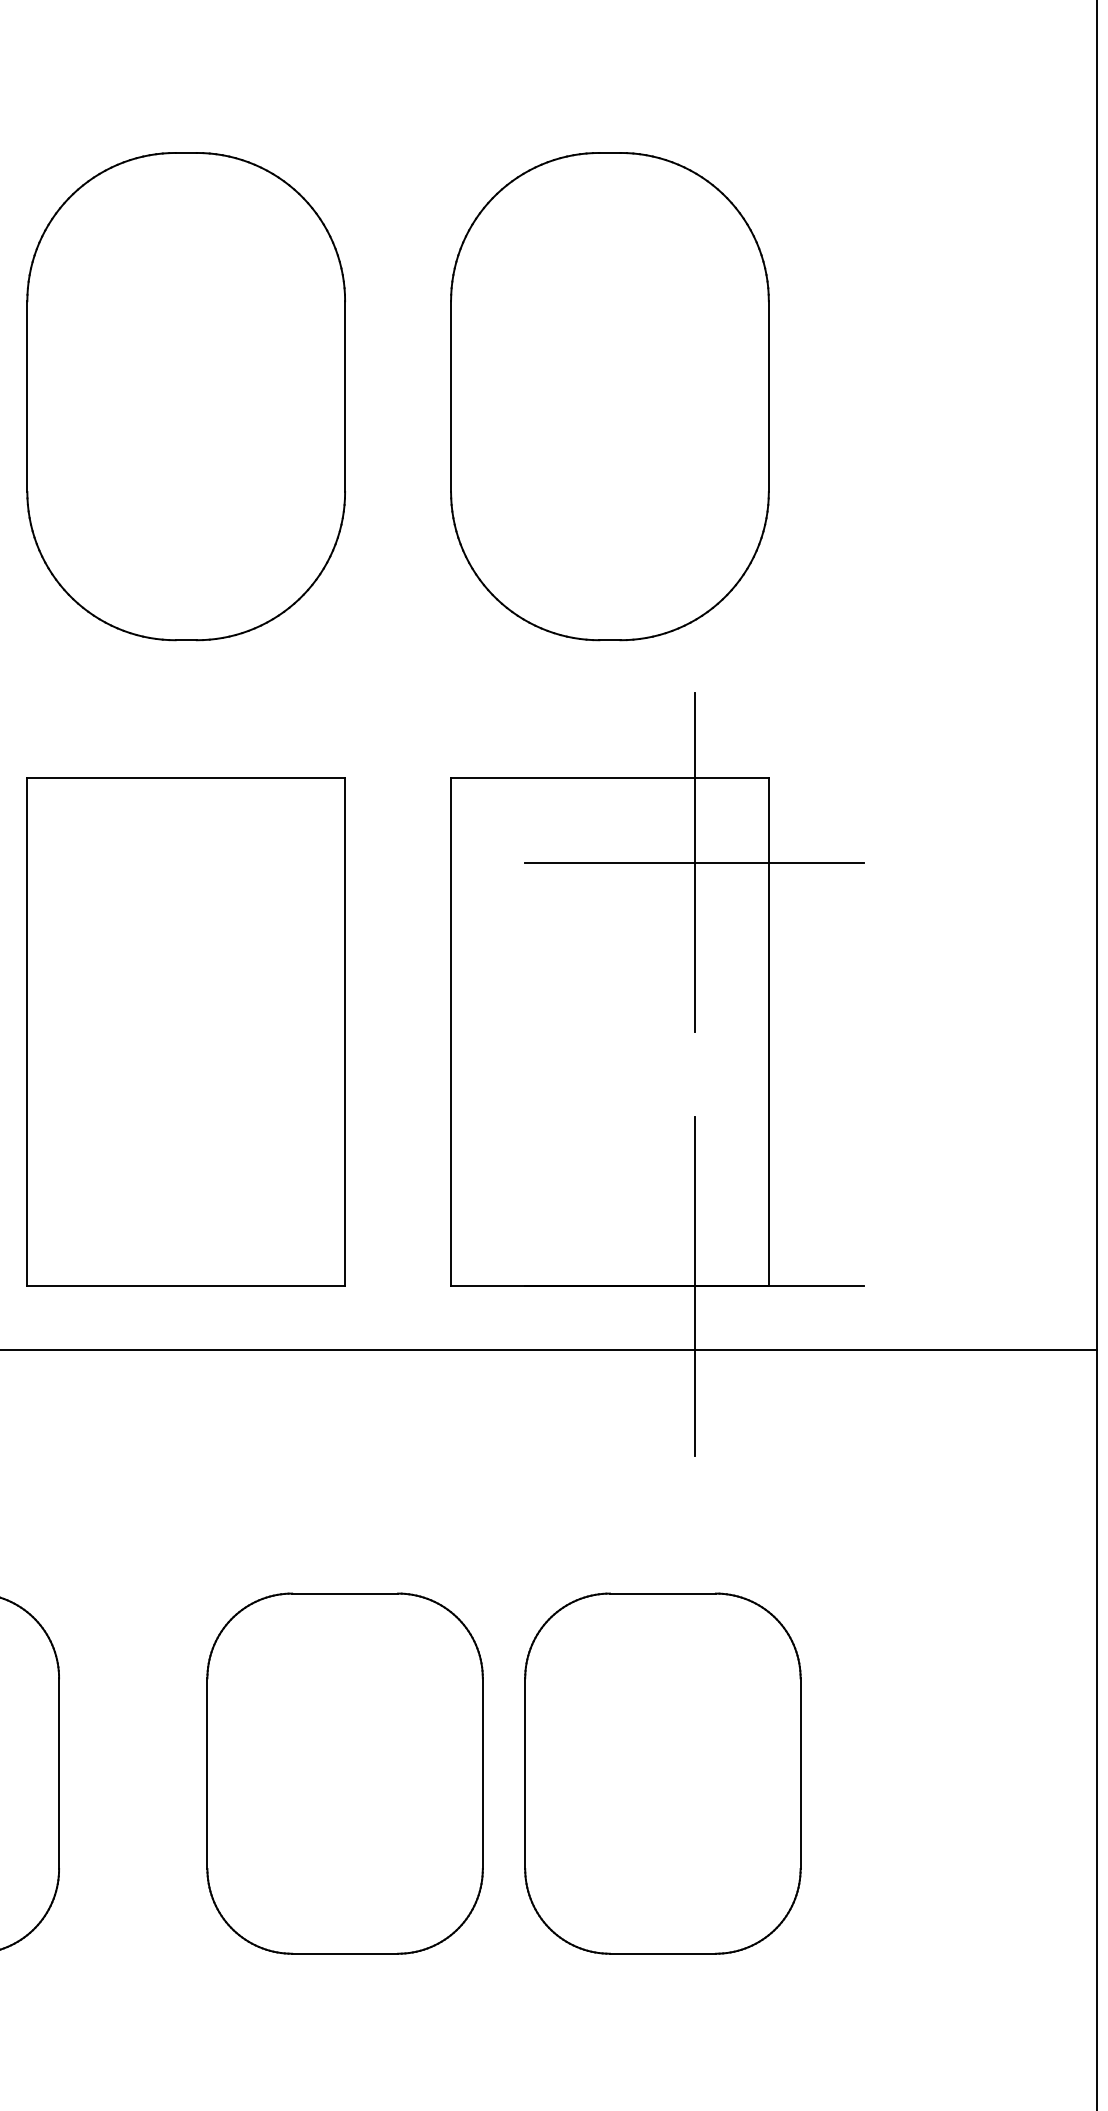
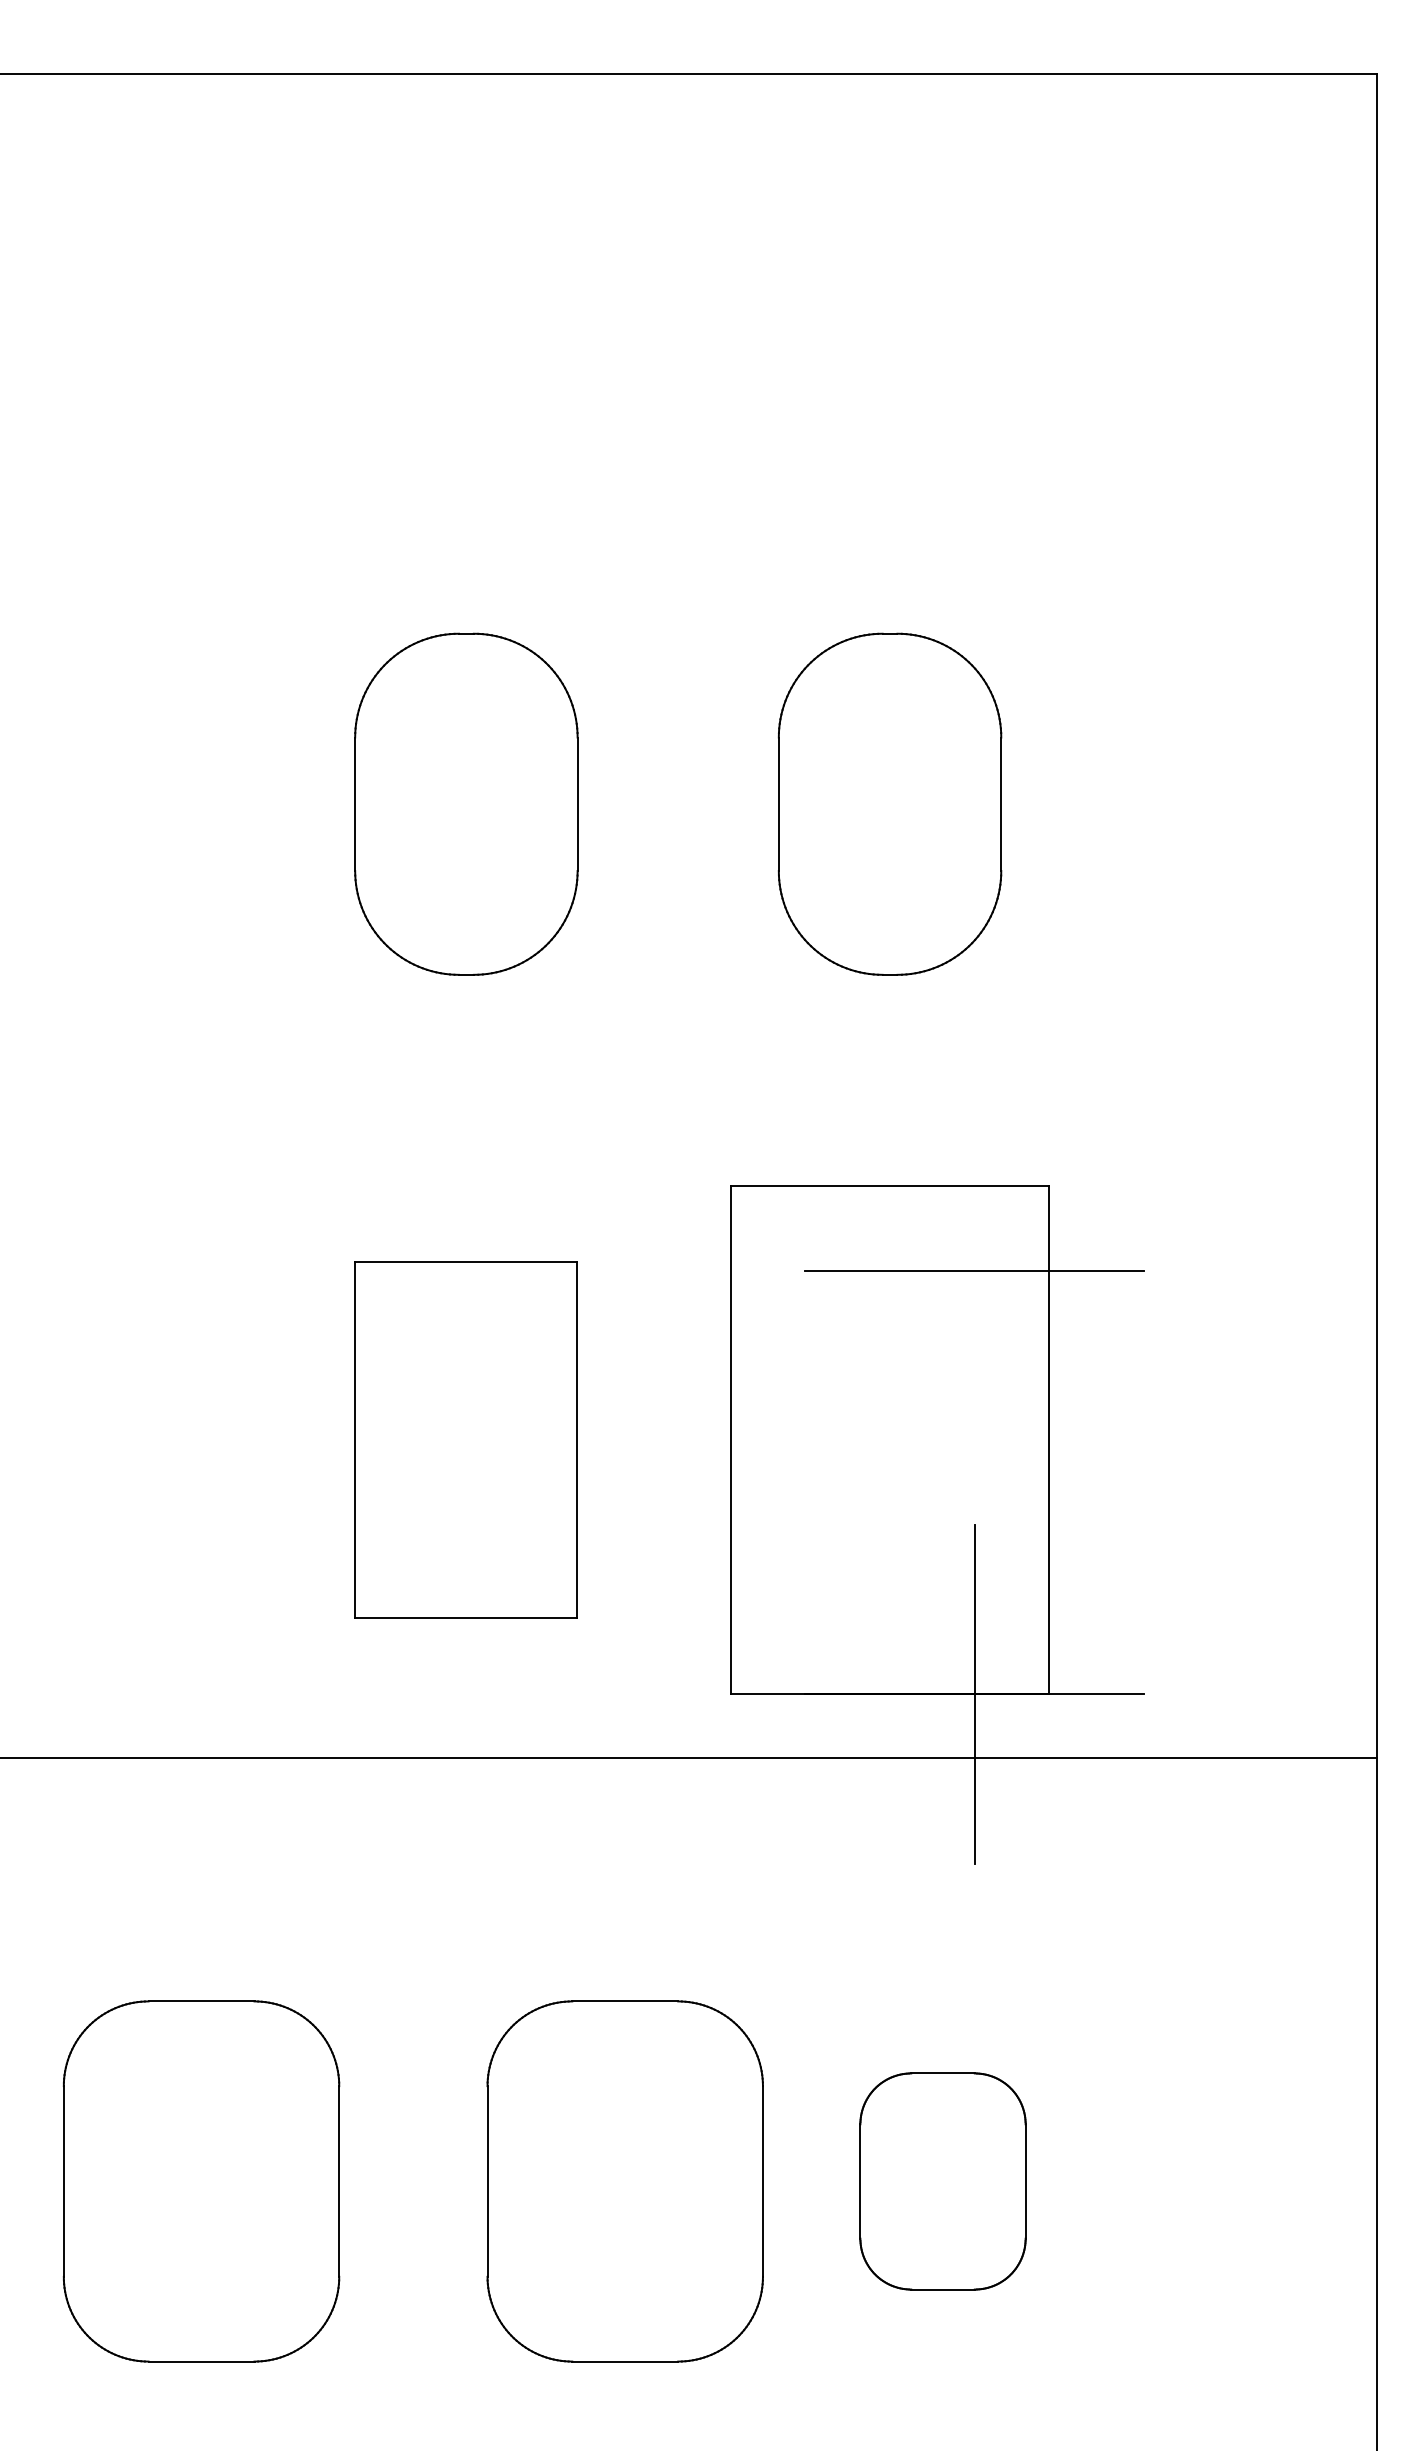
part: (186, 395) -> (466, 803), size x0.7
part: (609, 395) -> (889, 803), size x0.7
line: (694, 862) -> (974, 1270), removed
part: (185, 1031) -> (465, 1439), size x0.7
part: (662, 1773) -> (942, 2181), size x0.6

